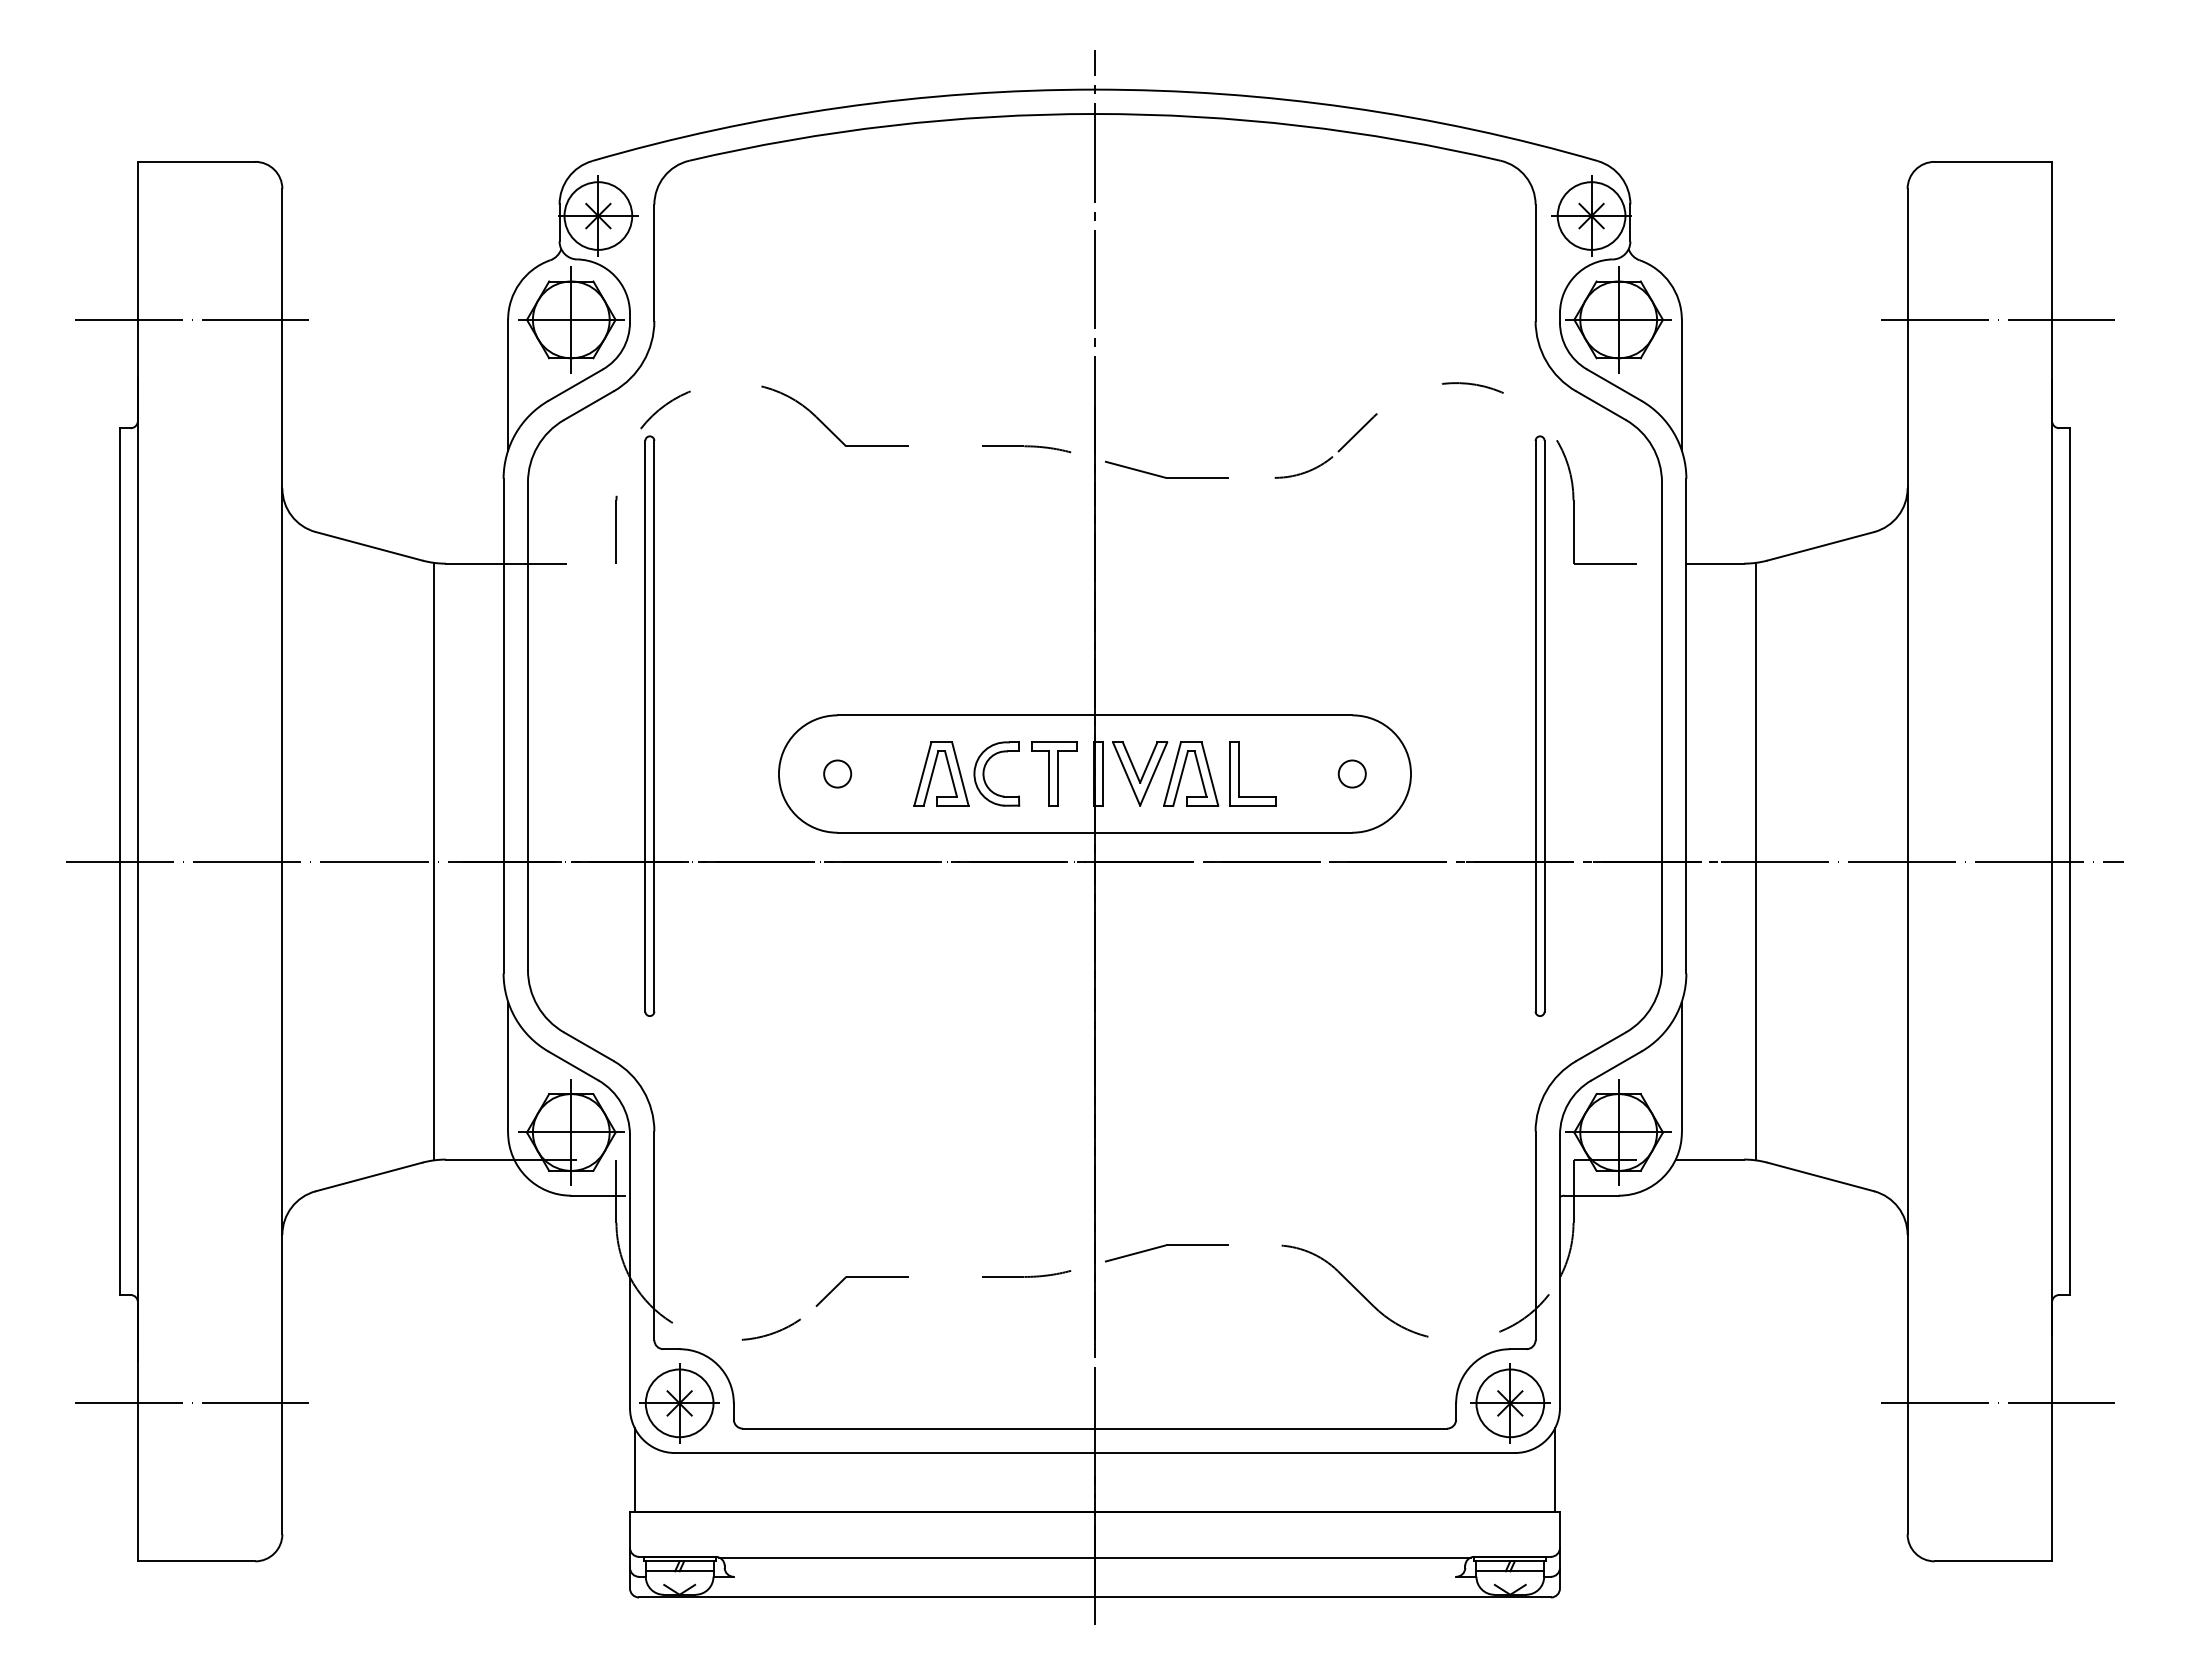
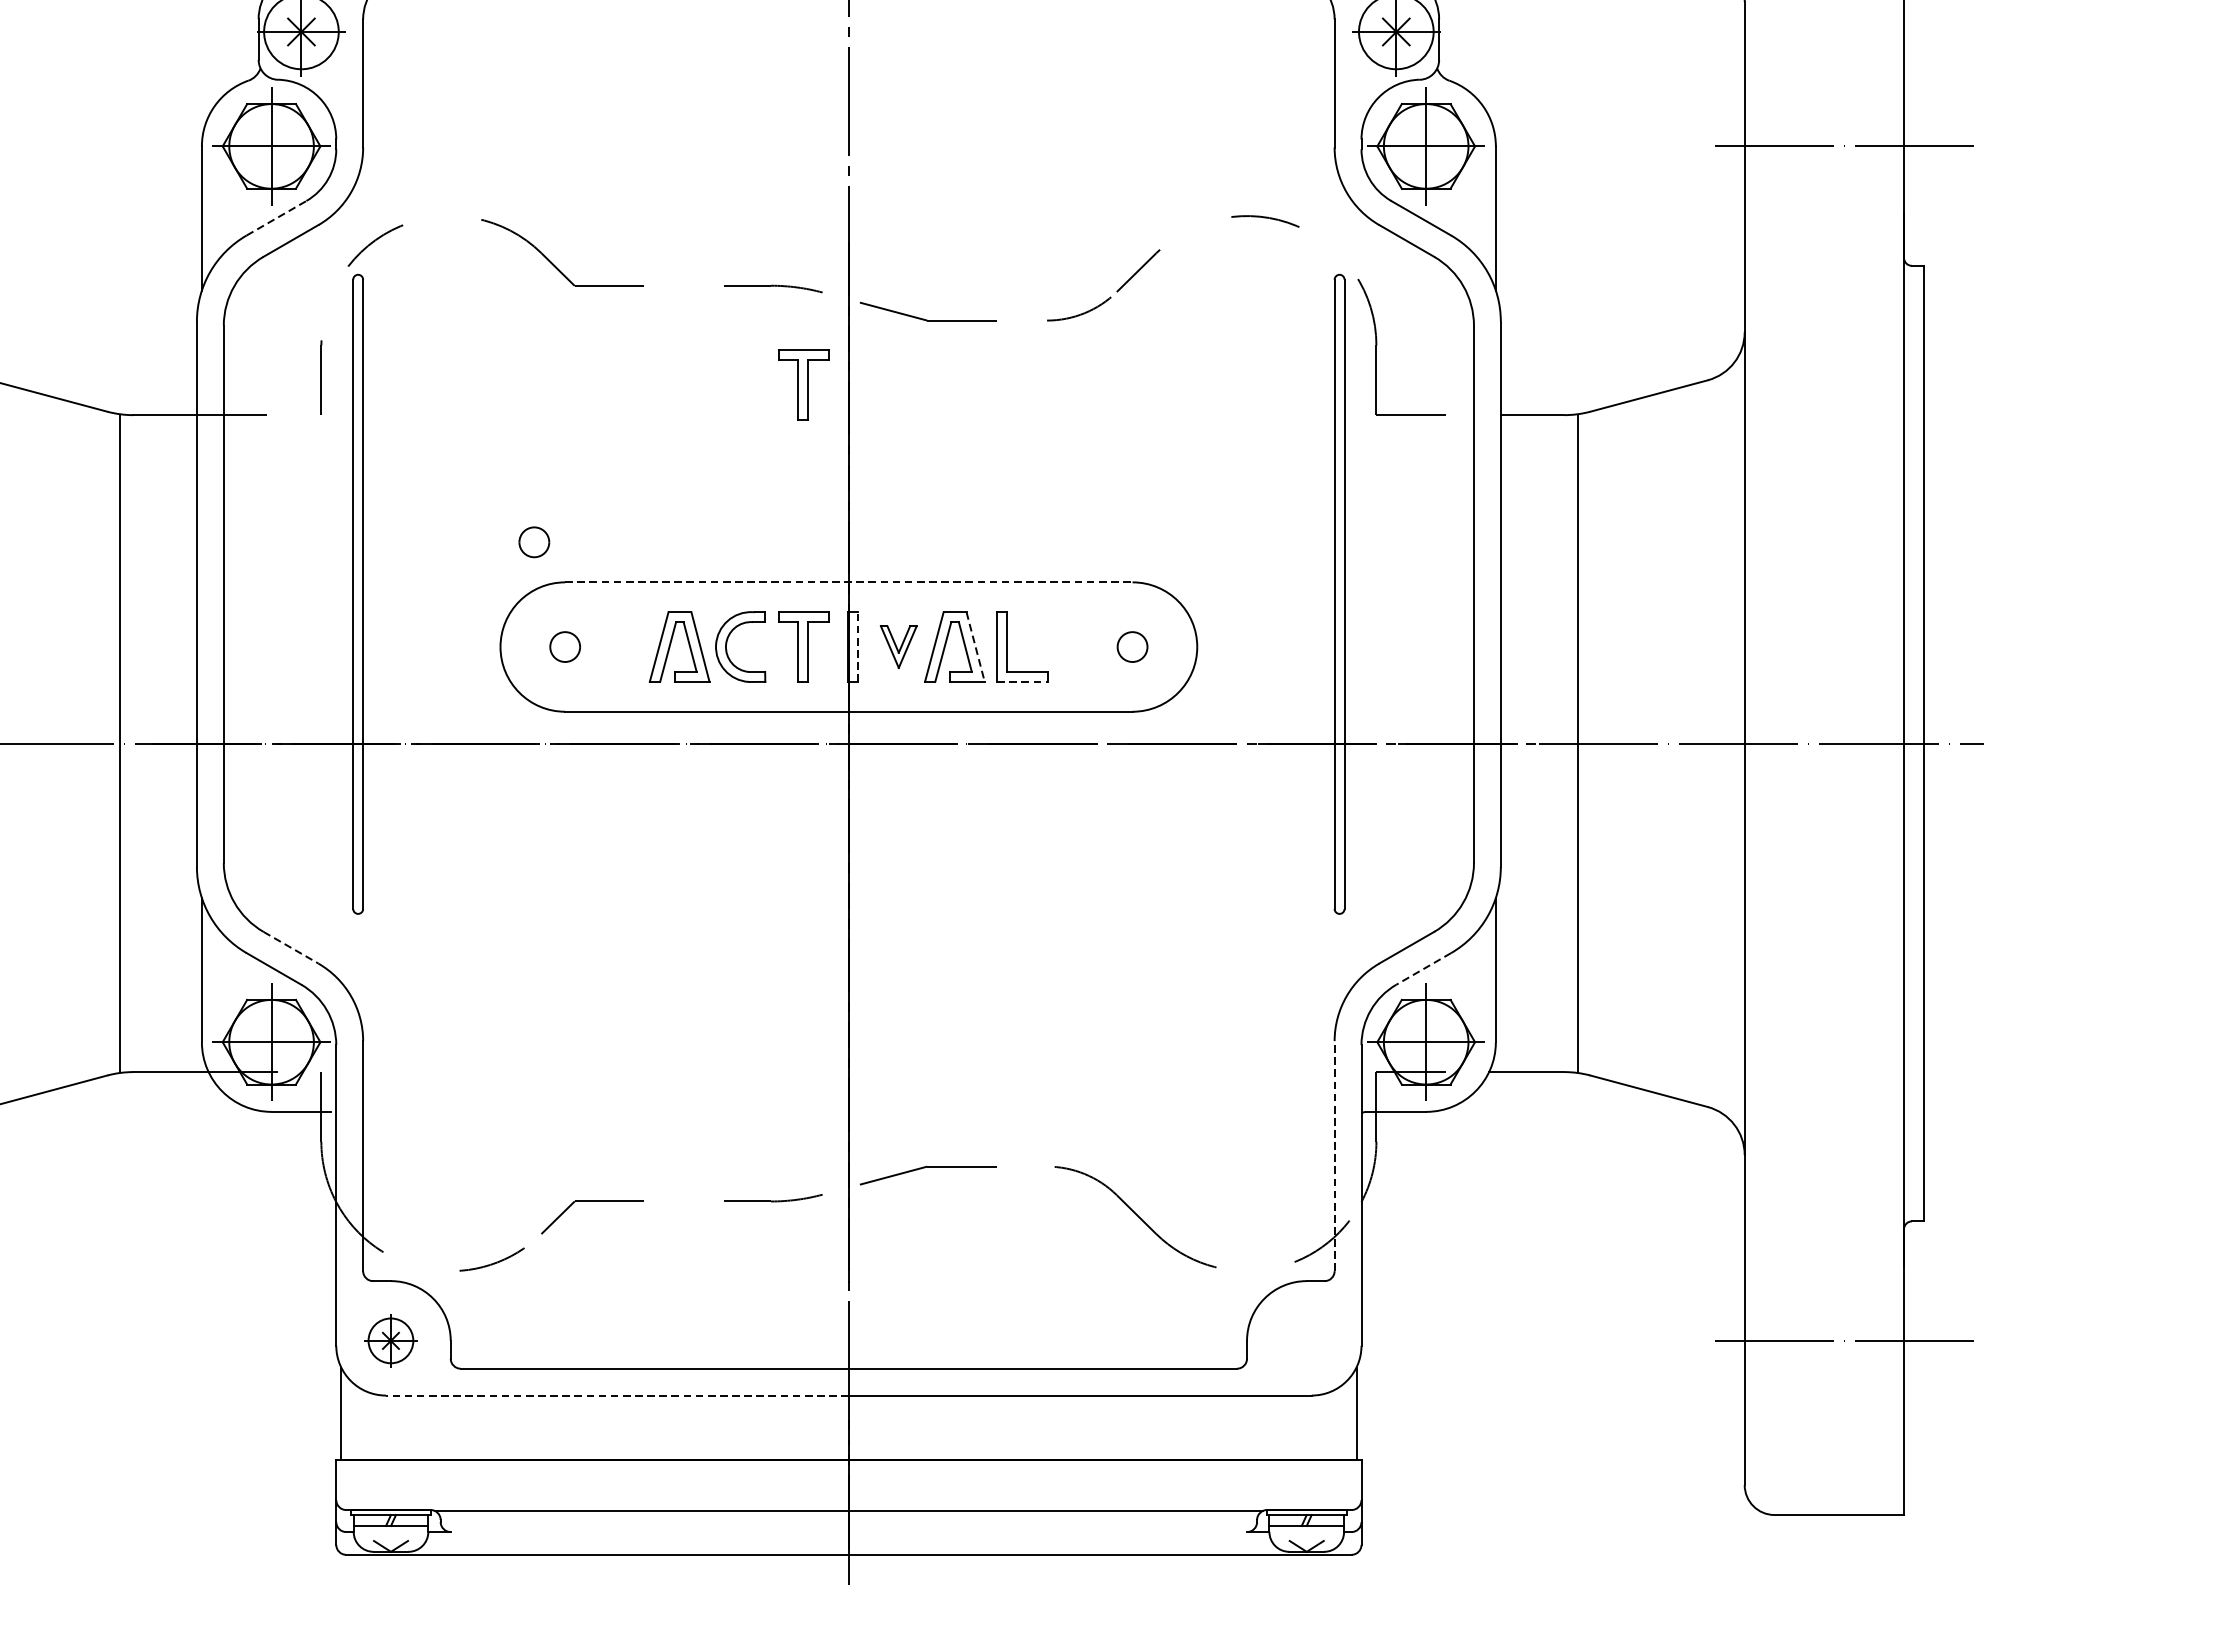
line: (576, 384) -> (277, 217), solid -> dashed
part: (1054, 535) -> (804, 384), added
part: (809, 678) -> (534, 541), added
line: (1095, 715) -> (849, 582), solid -> dashed
part: (1140, 773) -> (899, 646), size x0.6
line: (1103, 774) -> (858, 647), solid -> dashed
line: (1209, 774) -> (975, 647), solid -> dashed
line: (1253, 805) -> (1023, 681), solid -> dashed
line: (588, 1046) -> (290, 947), solid -> dashed
line: (1616, 1066) -> (1423, 969), solid -> dashed
line: (1535, 1235) -> (1334, 1155), solid -> dashed
part: (679, 1403) -> (390, 1340), size x0.6
part: (1510, 1403) -> (1306, 1340), removed
line: (885, 1453) -> (617, 1396), solid -> dashed

